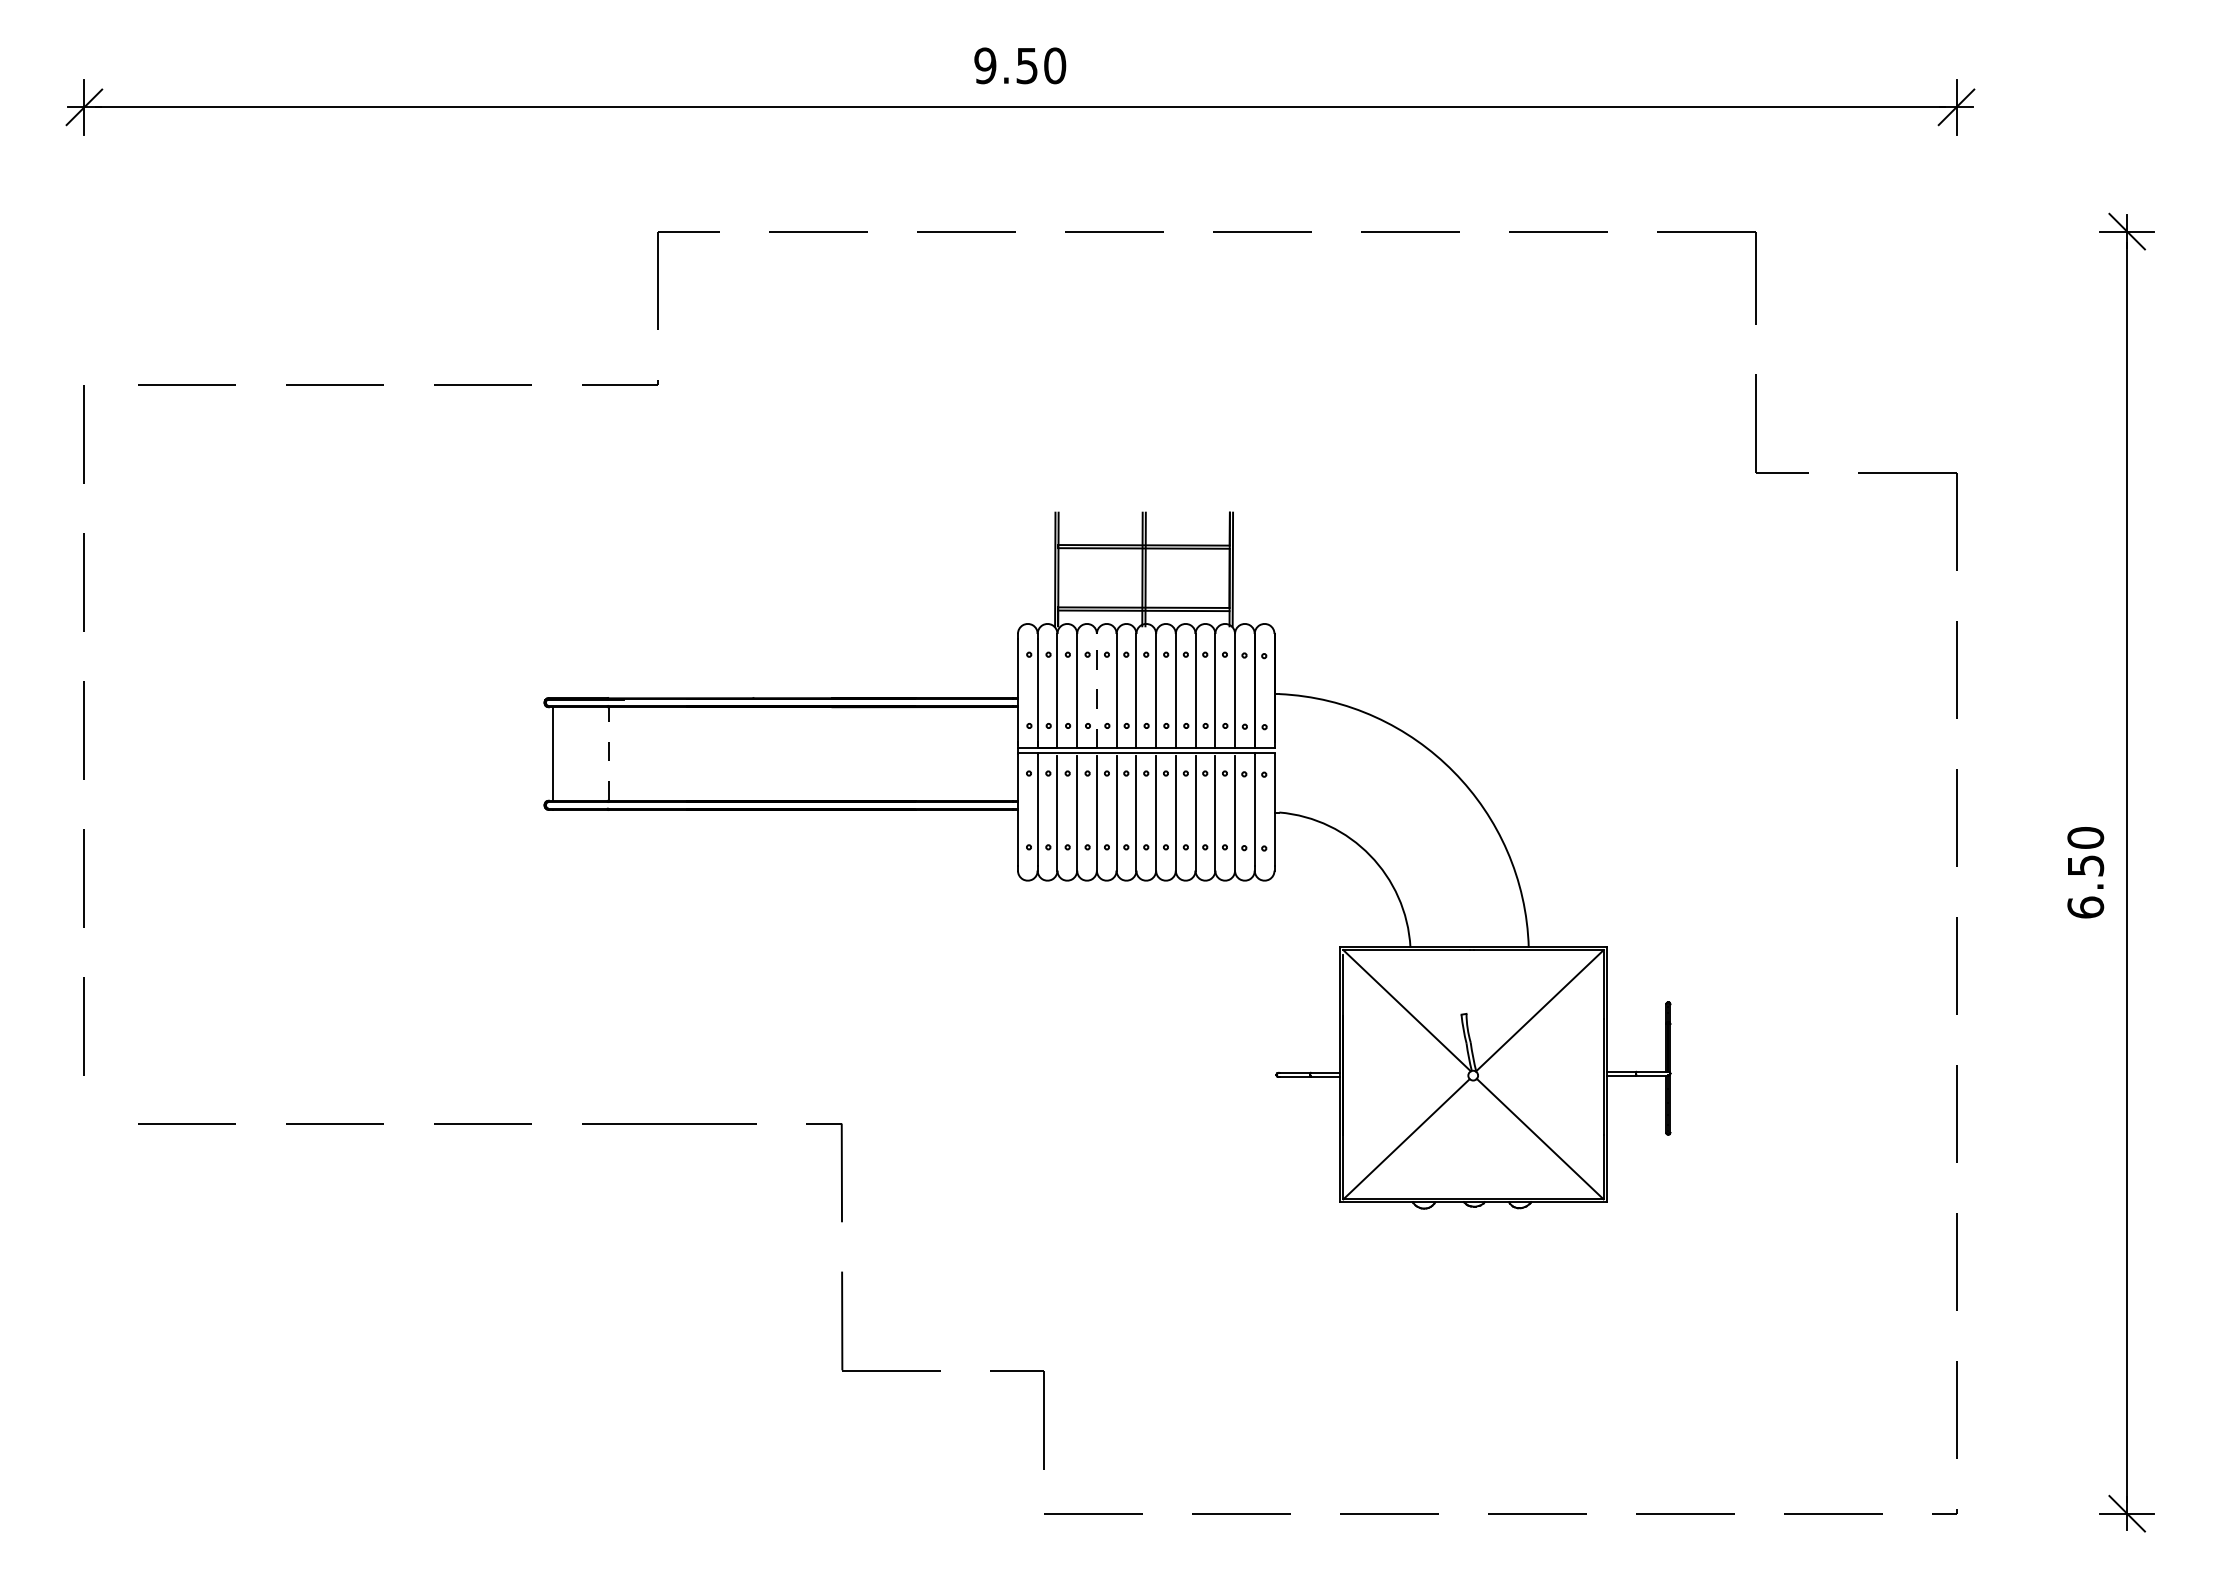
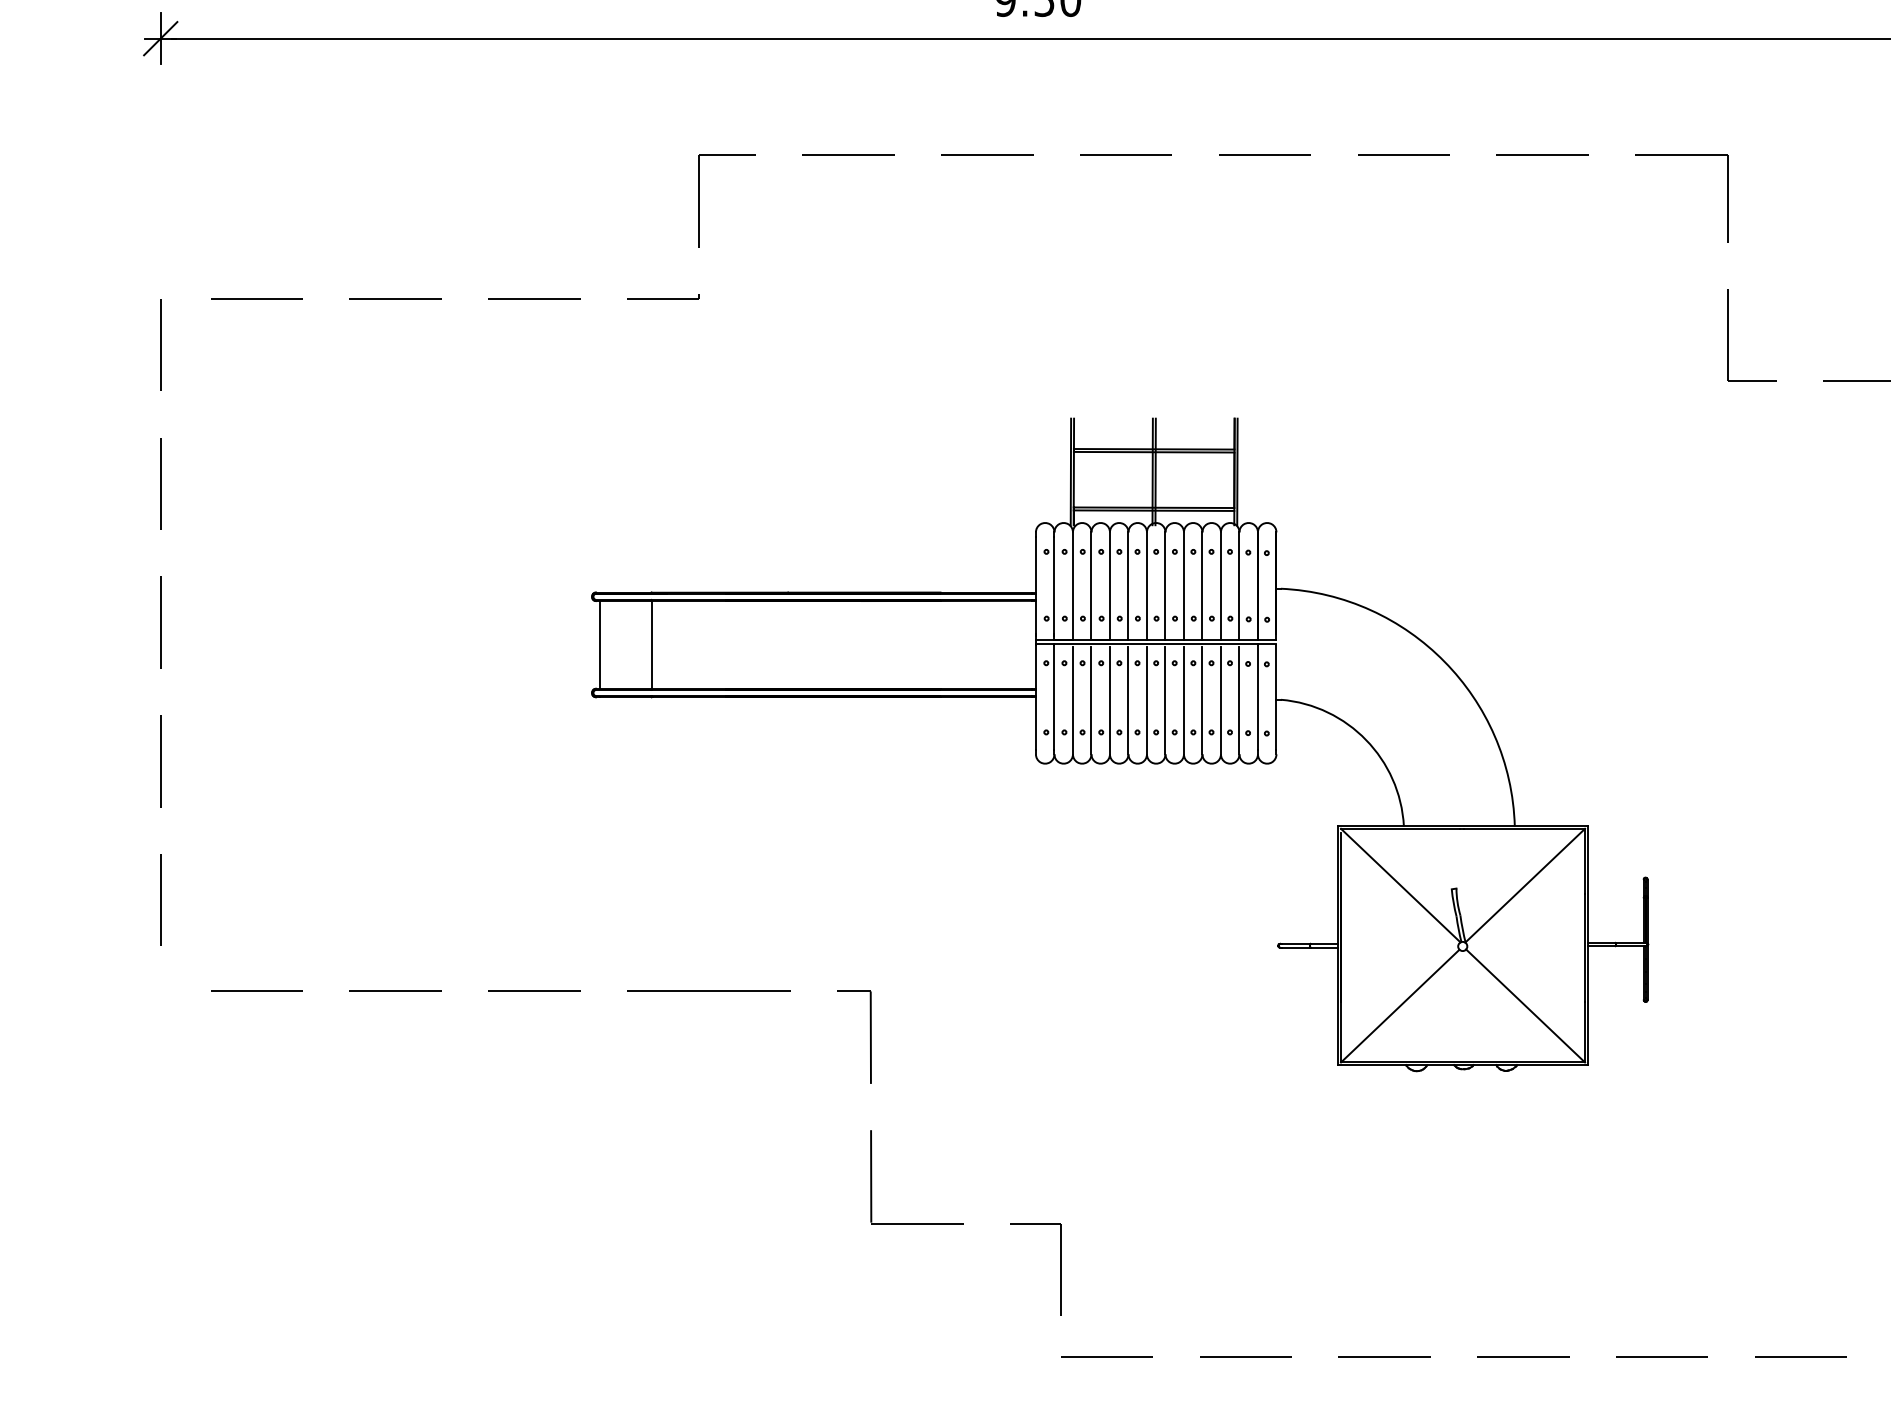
line: (1096, 690) -> (1109, 585), dashed -> solid
line: (608, 754) -> (652, 645), dashed -> solid

